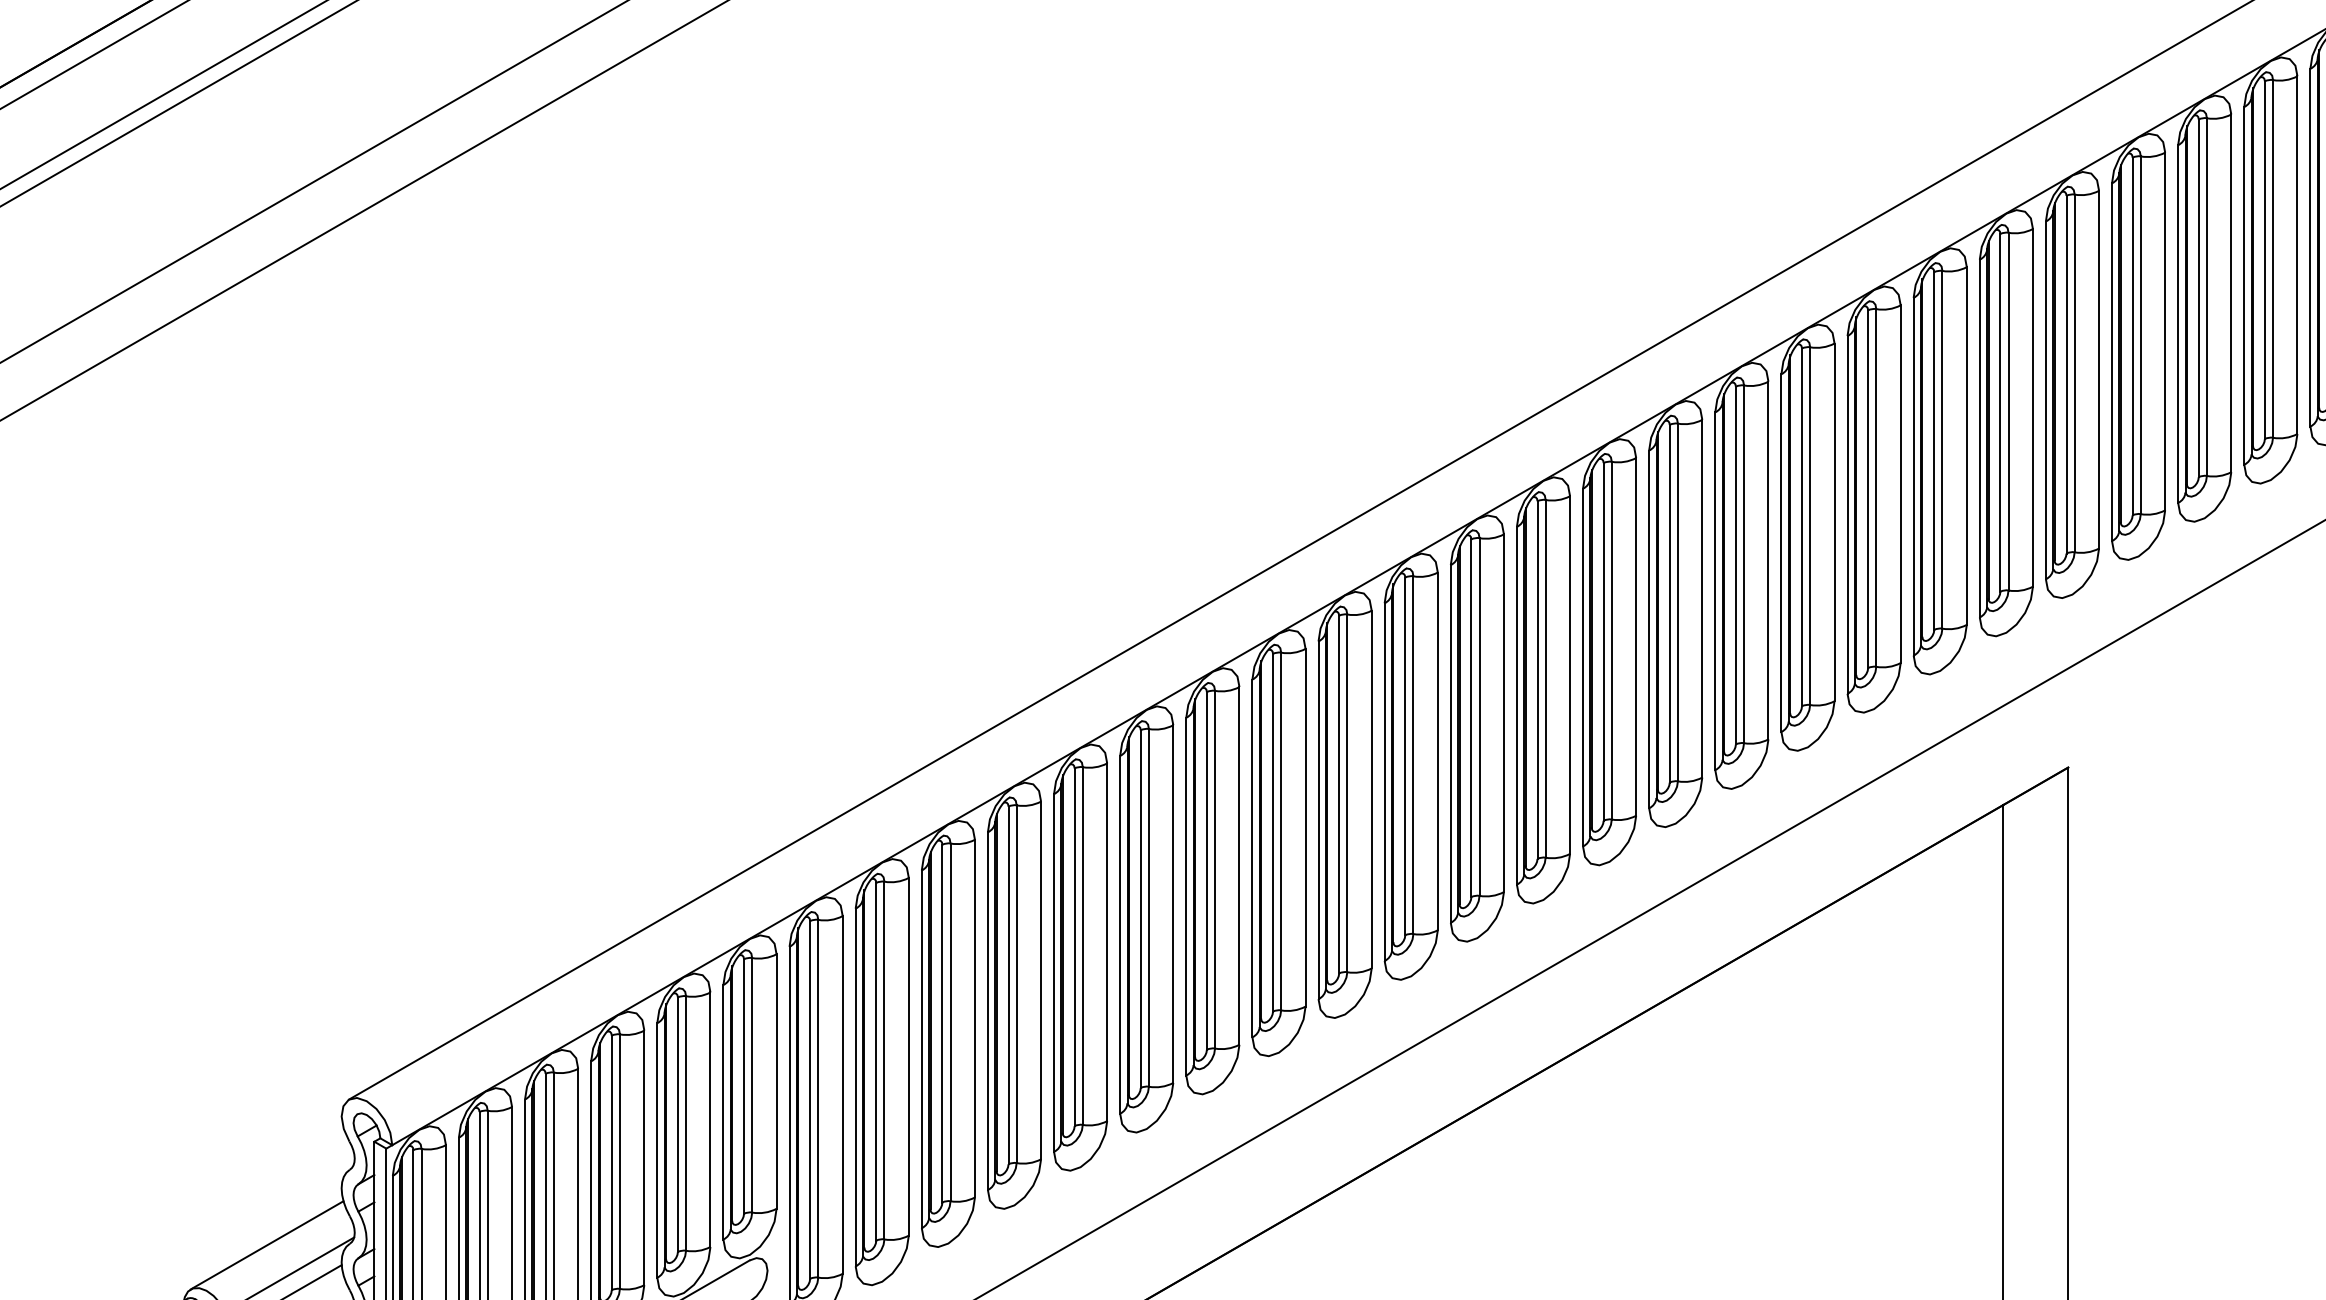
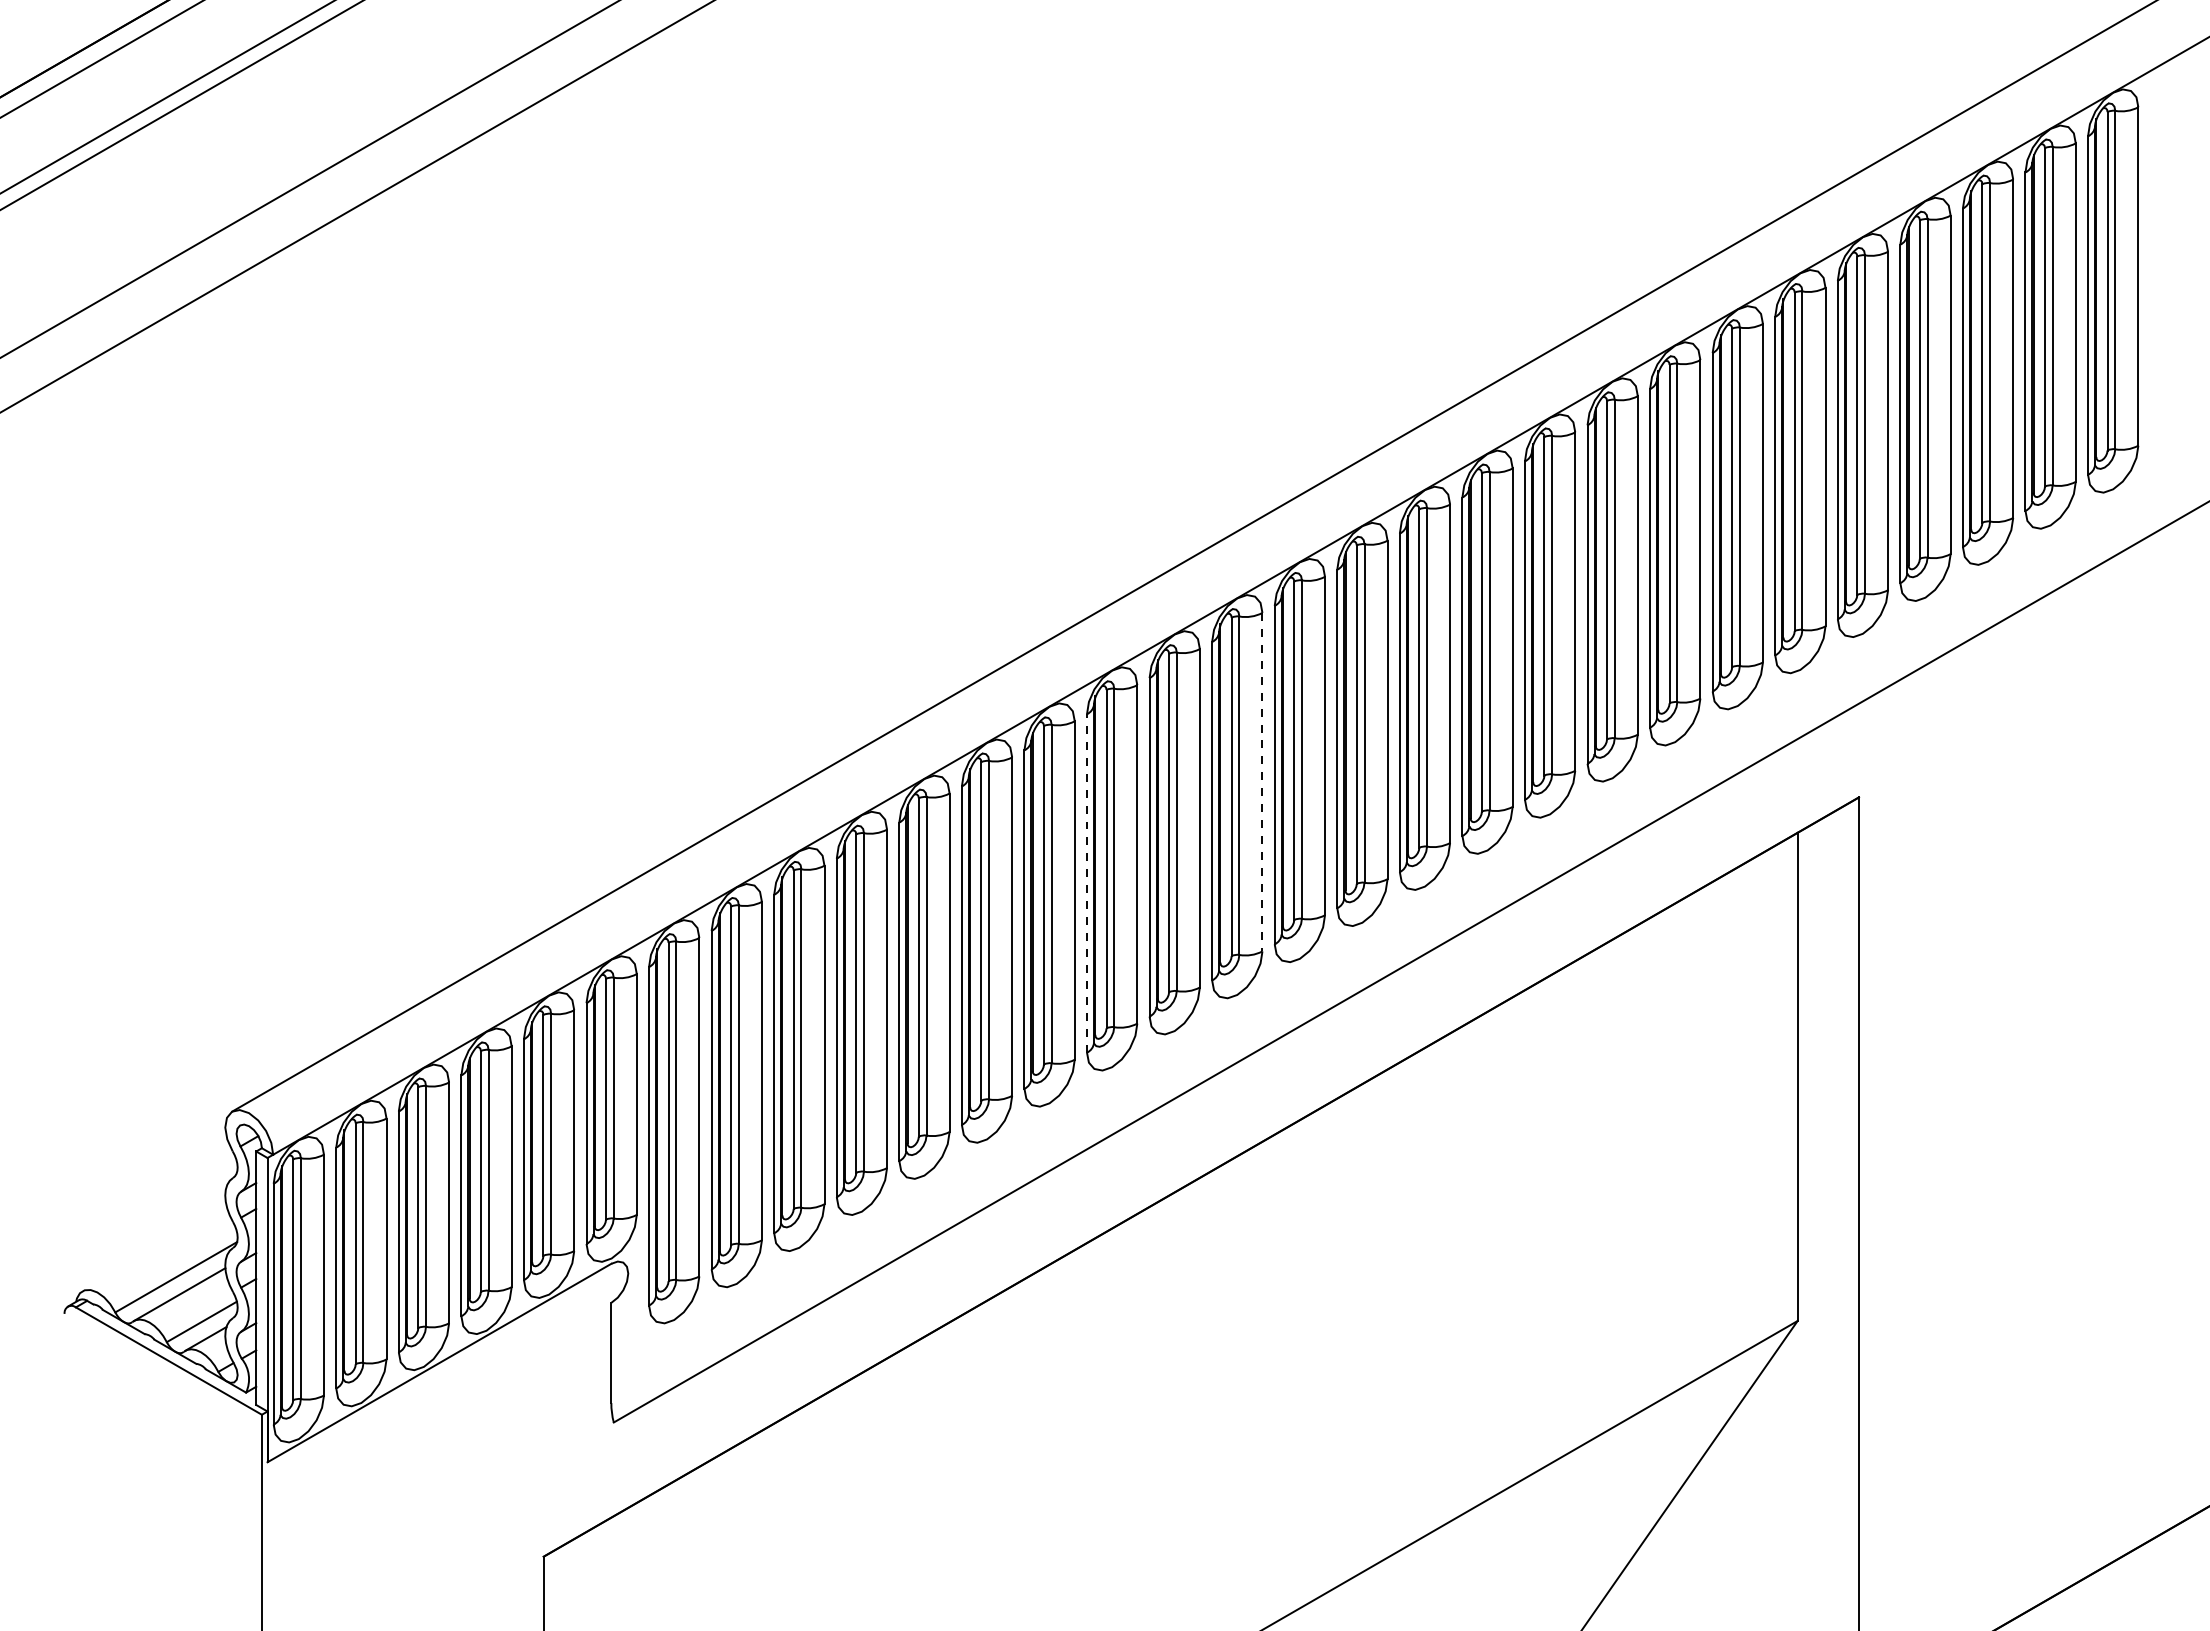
line: (1437, 751) -> (1262, 782), solid -> dashed
line: (1252, 857) -> (1087, 882), solid -> dashed
line: (266, 1245) -> (154, 1249), removed

